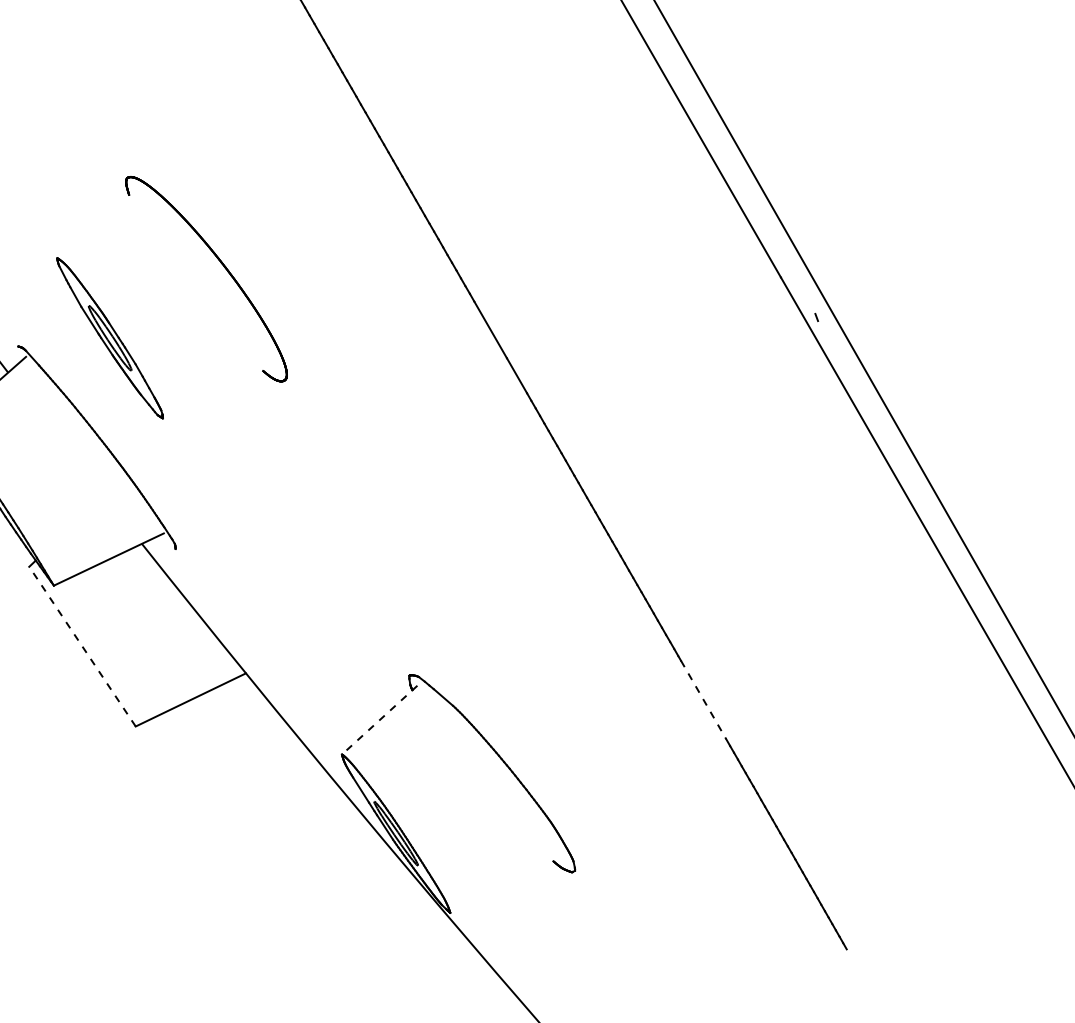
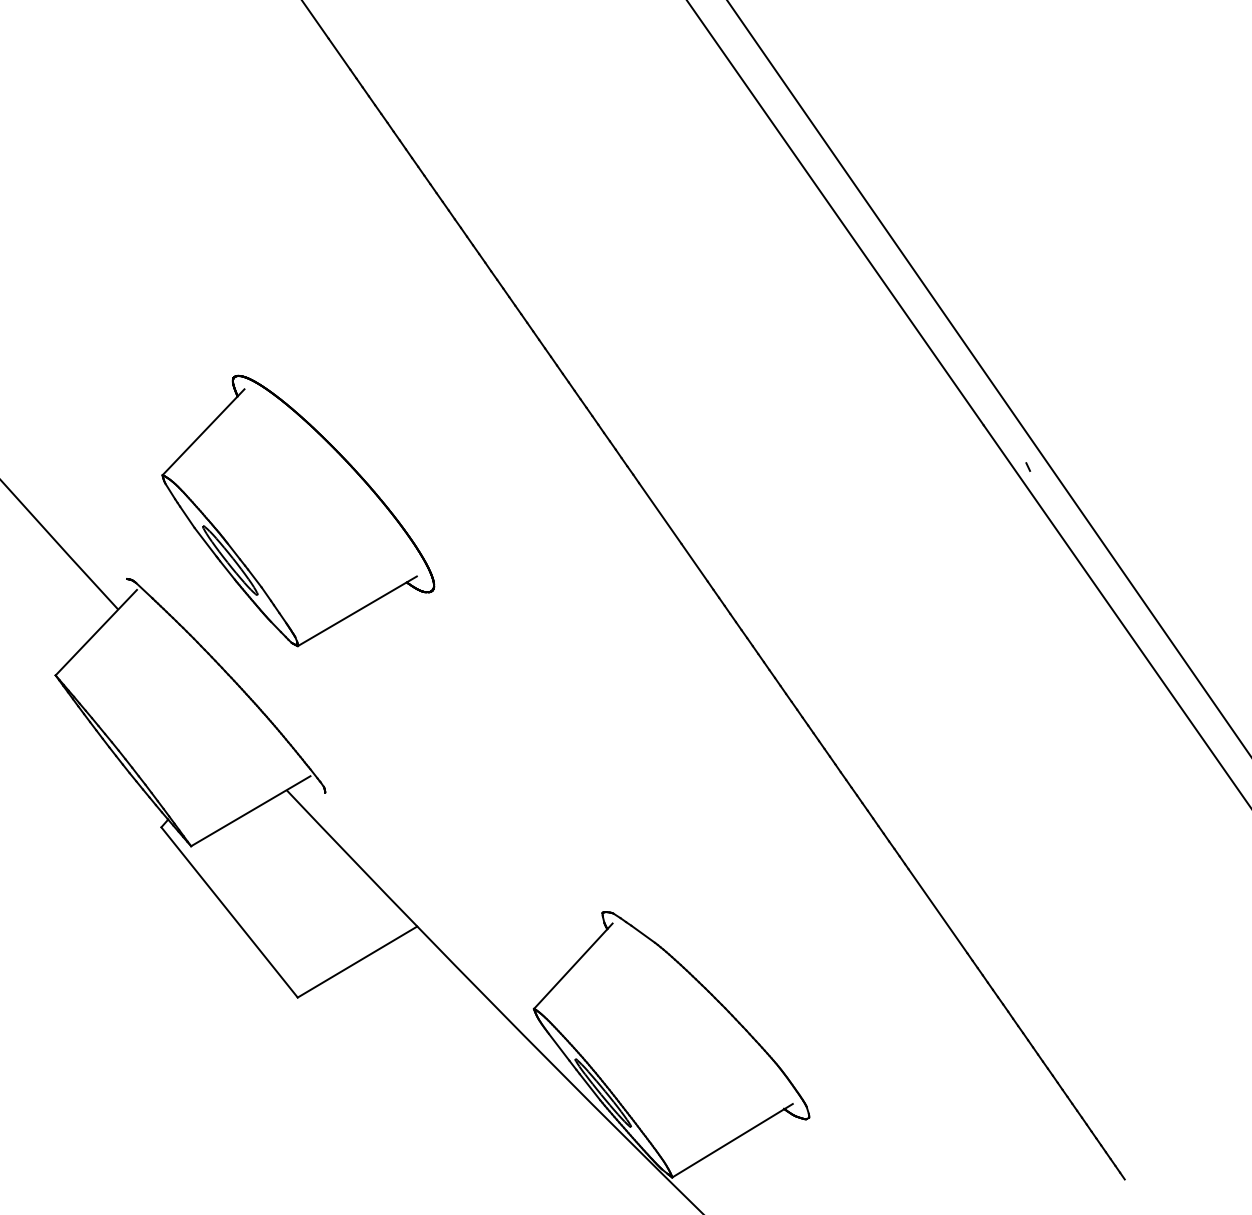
line: (96, 223) -> (203, 432), added
line: (216, 392) -> (356, 611), added
line: (82, 646) -> (229, 912), dashed -> solid
line: (704, 700) -> (938, 911), dashed -> solid
line: (379, 720) -> (573, 966), dashed -> solid
line: (505, 885) -> (732, 1140), added

